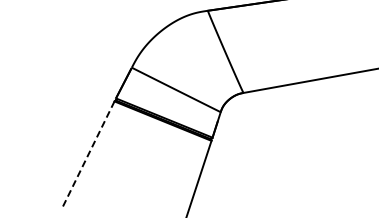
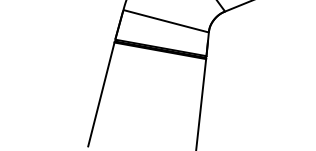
line: (87, 155) -> (100, 94), dashed -> solid

